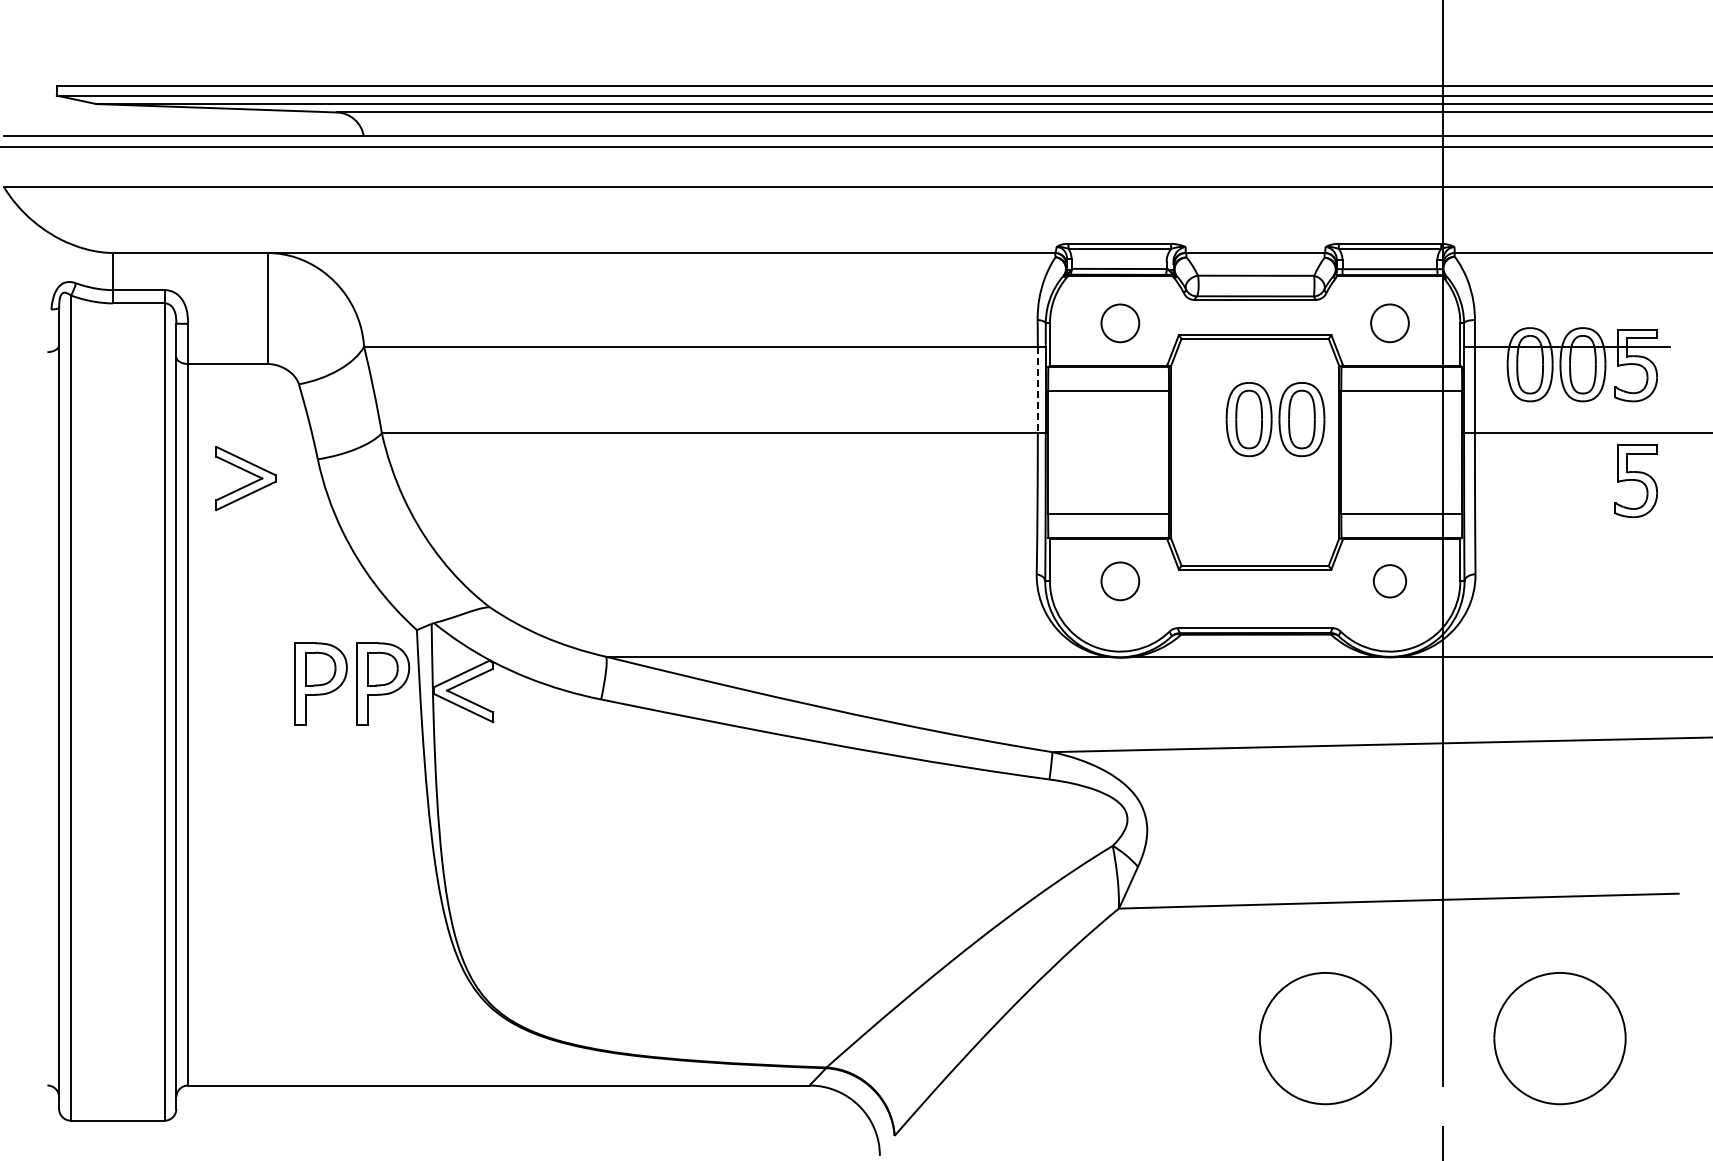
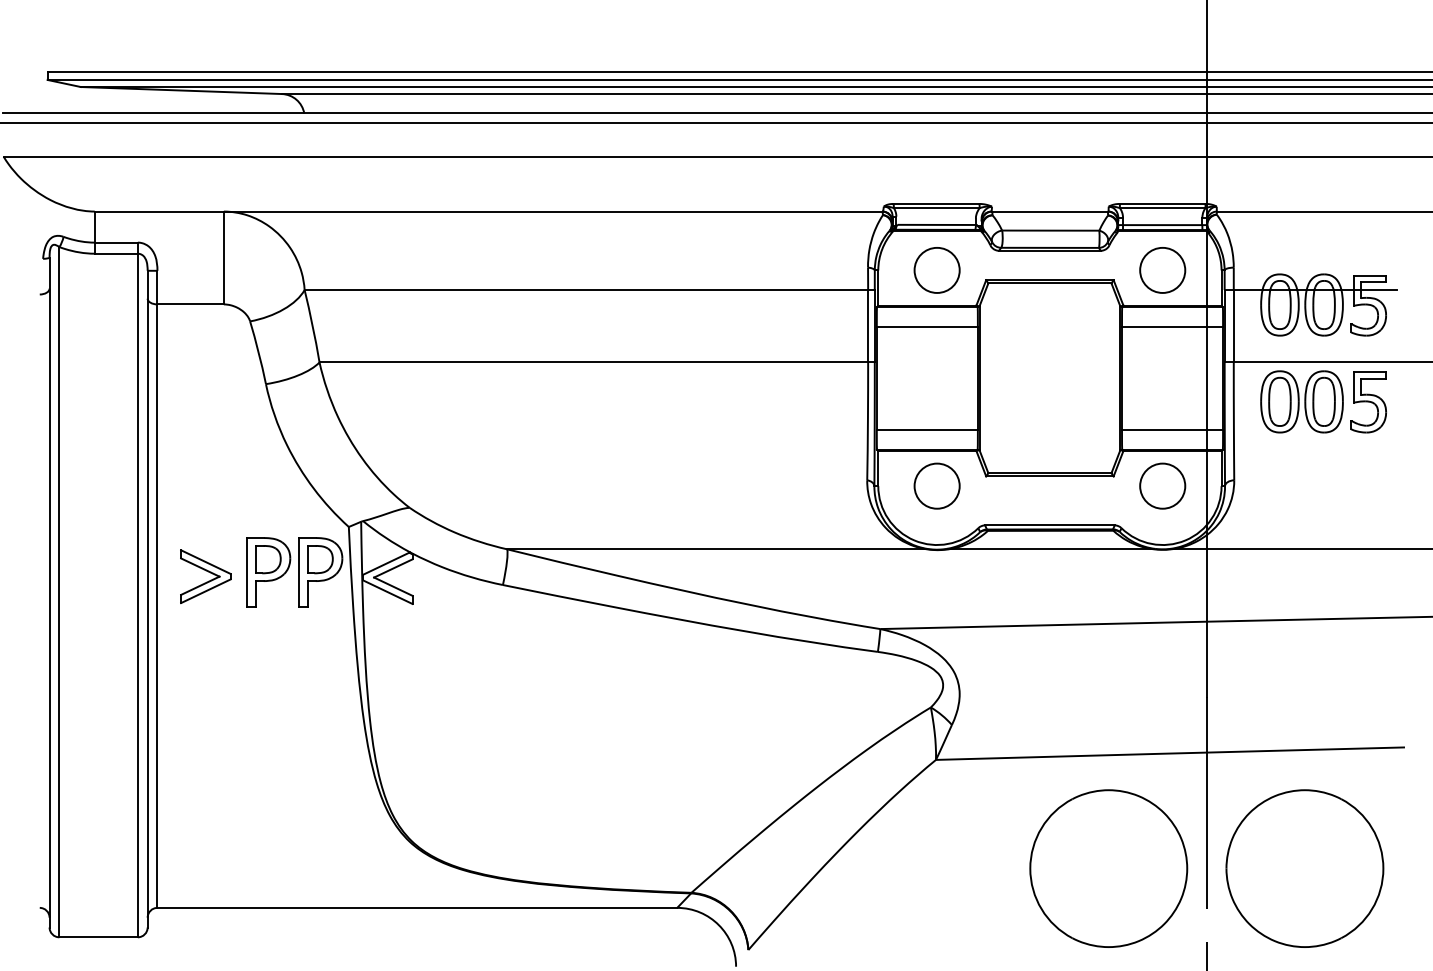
circle: (1120, 323) -> (937, 270), size x1.43
circle: (1389, 323) -> (1162, 270), size x1.43
line: (1037, 390) -> (867, 326), dashed -> solid
part: (1275, 419) -> (1301, 401), moved
part: (247, 472) -> (207, 571), moved
circle: (1120, 581) -> (937, 486), size x1.43
circle: (1389, 581) -> (1162, 486), size x1.67
part: (1325, 1038) -> (1108, 868), size x1.43
part: (1559, 1038) -> (1304, 868), size x1.43

